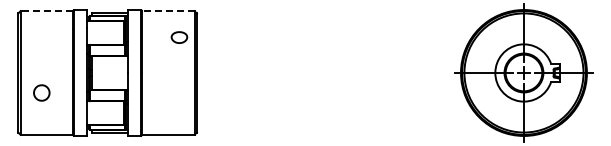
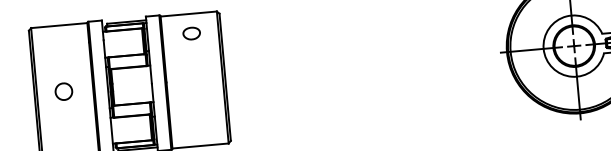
line: (46, 11) -> (58, 25), dashed -> solid
line: (167, 11) -> (187, 14), dashed -> solid
part: (179, 37) -> (191, 33), moved
part: (41, 92) -> (63, 91), moved

